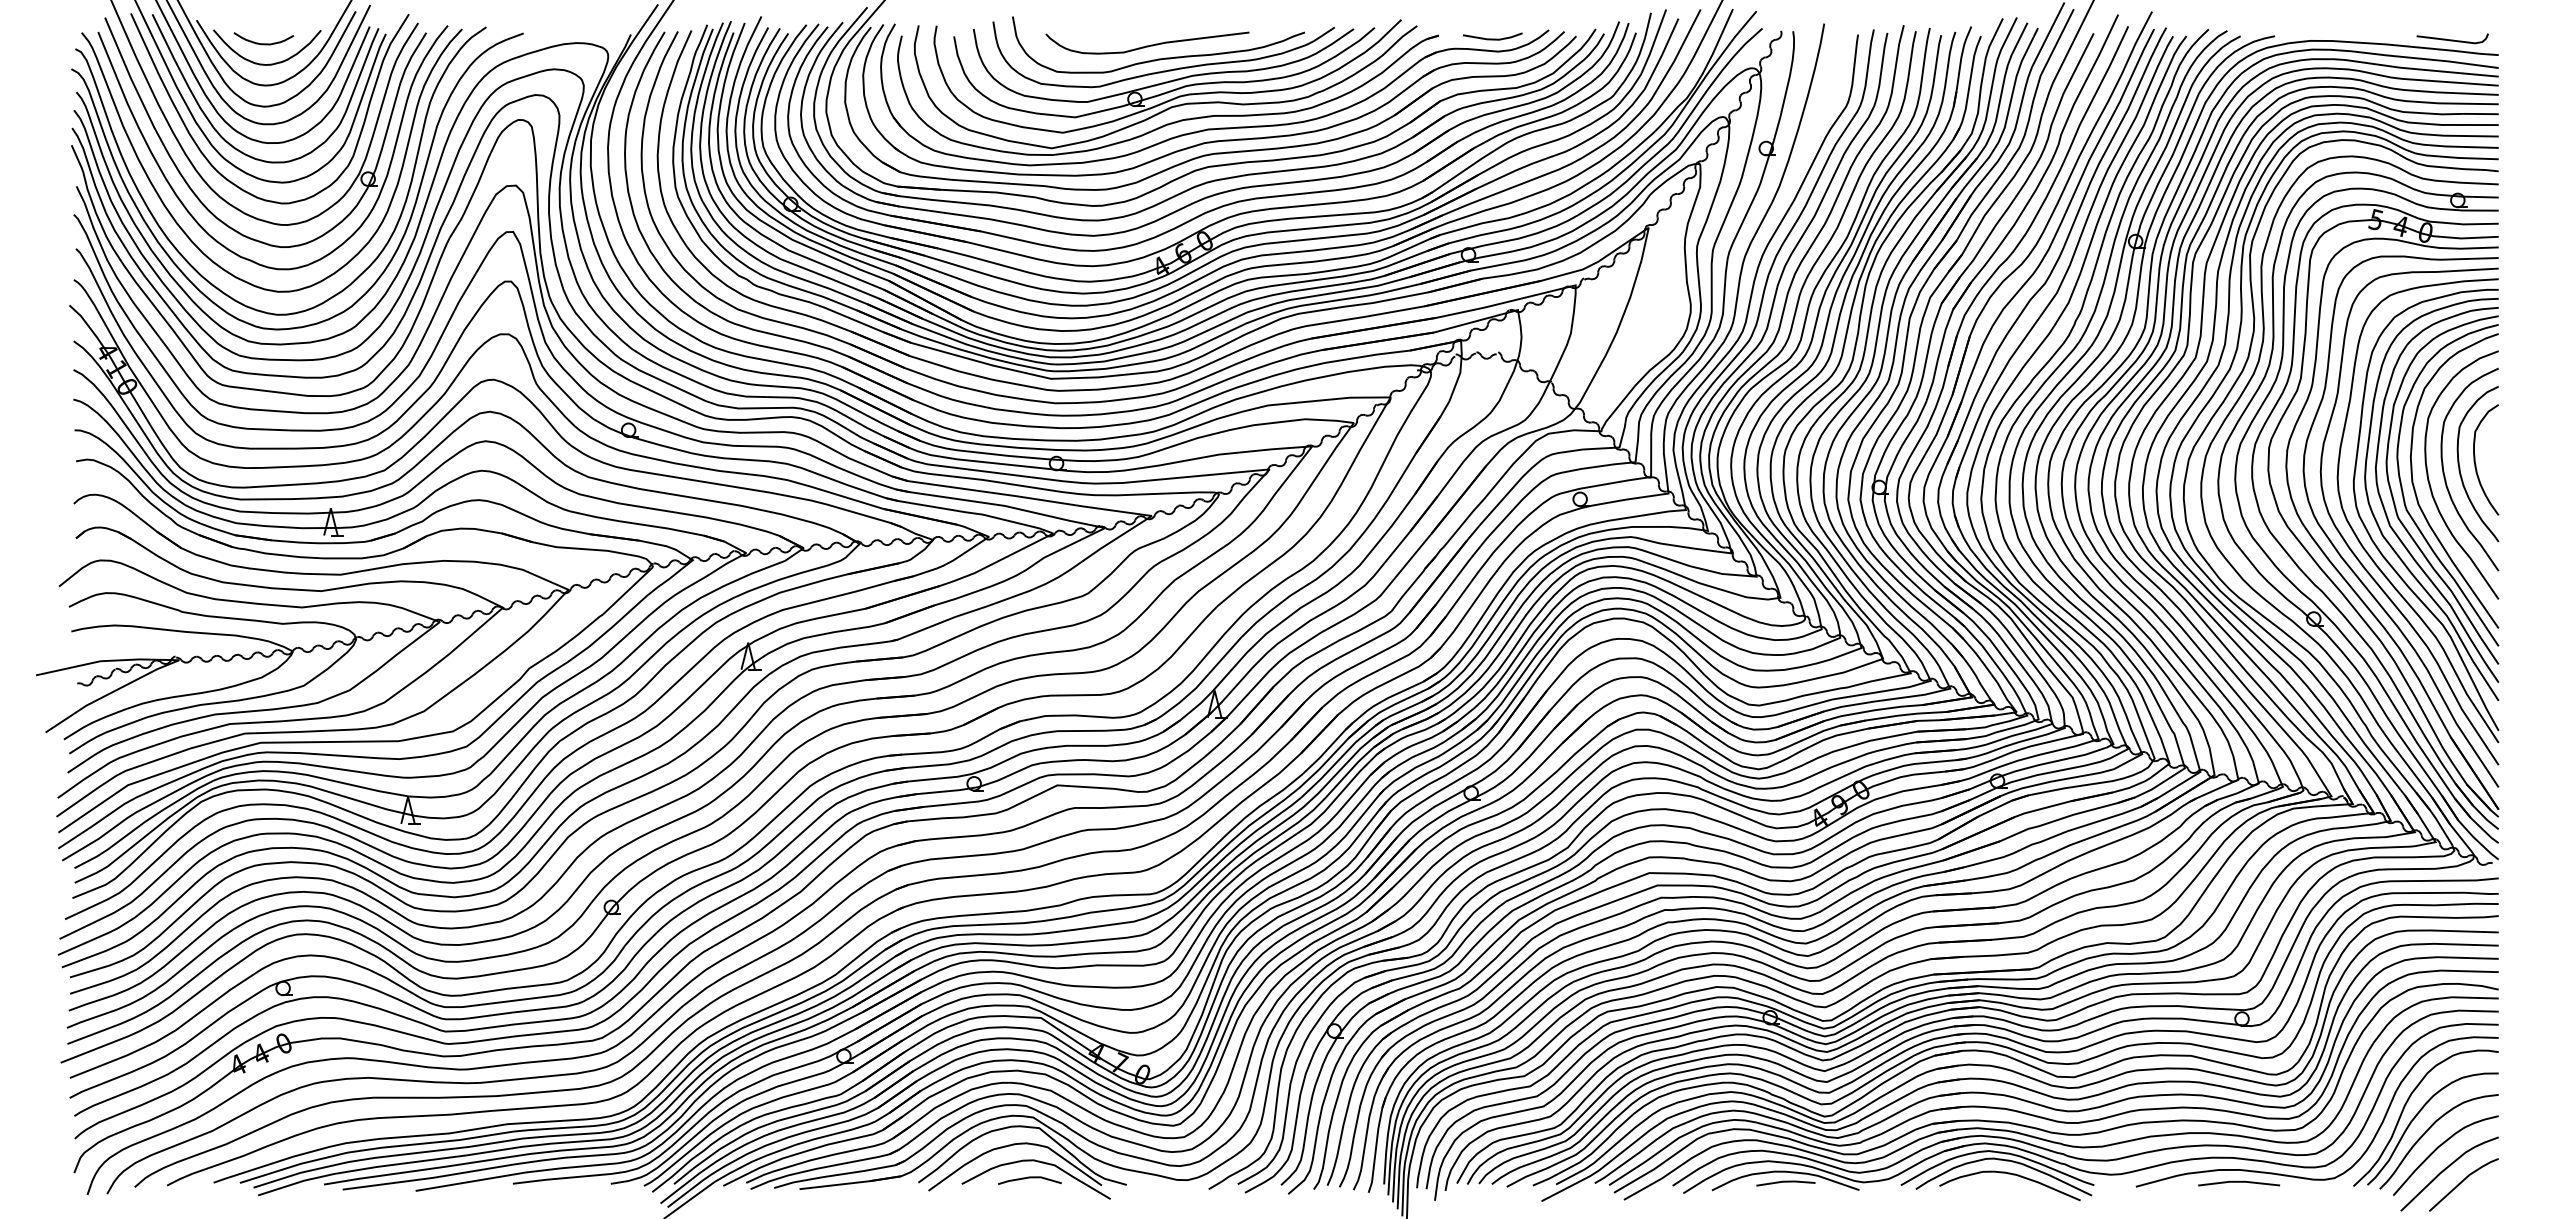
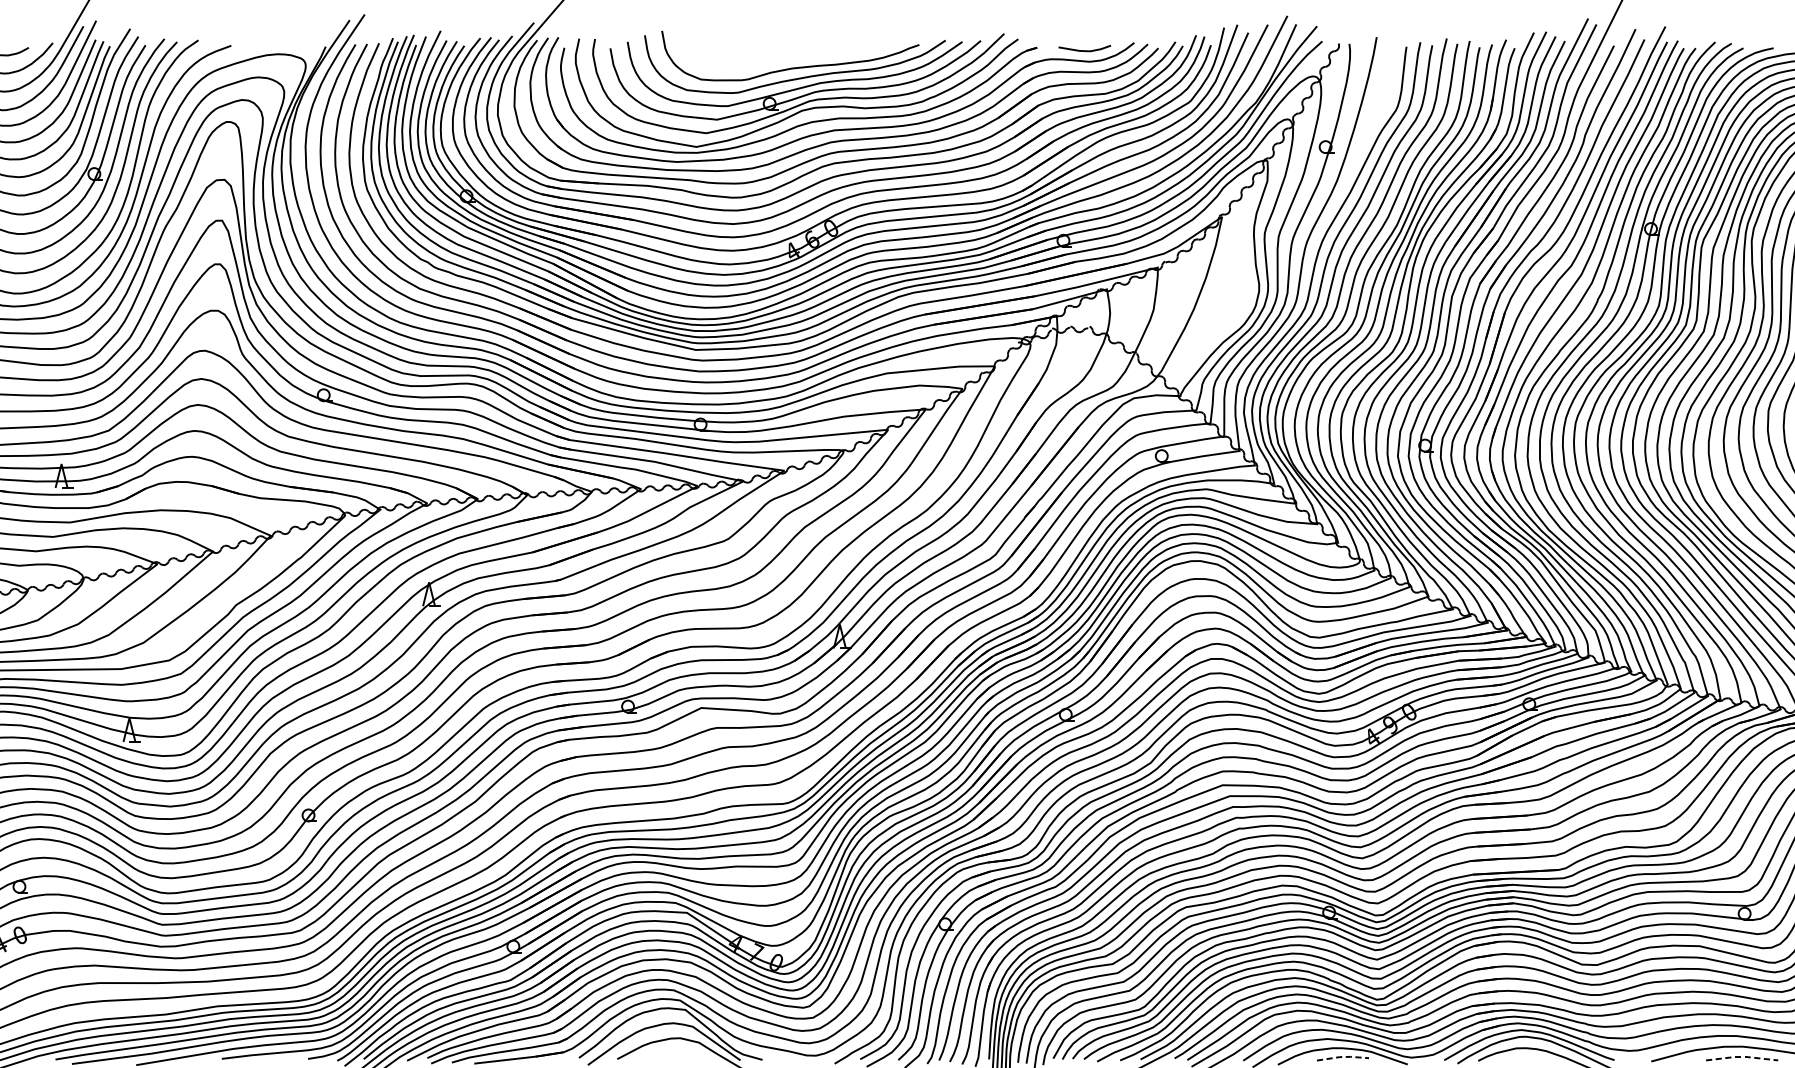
curve: (1147, 45) -> (780, 56), removed
line: (1029, 1178) -> (676, 1054), removed
line: (1786, 1181) -> (1343, 1056), solid -> dashed
line: (2239, 1181) -> (1742, 1056), solid -> dashed

